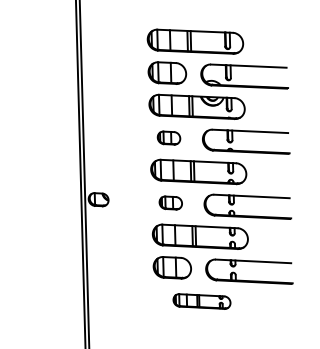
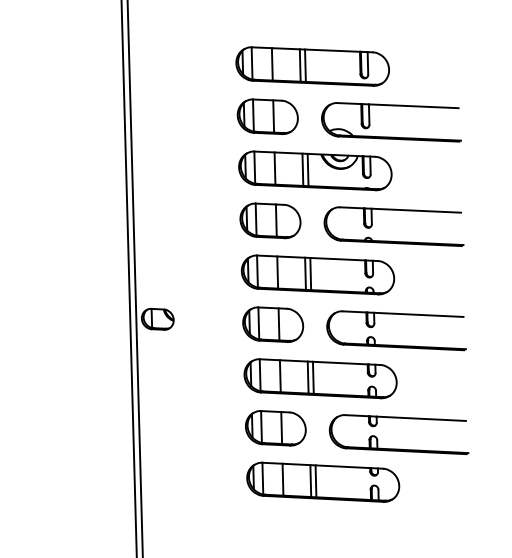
part: (168, 137) -> (269, 219), size x1.67
part: (170, 202) -> (272, 323), size x1.67
part: (201, 301) -> (322, 482), size x1.67

